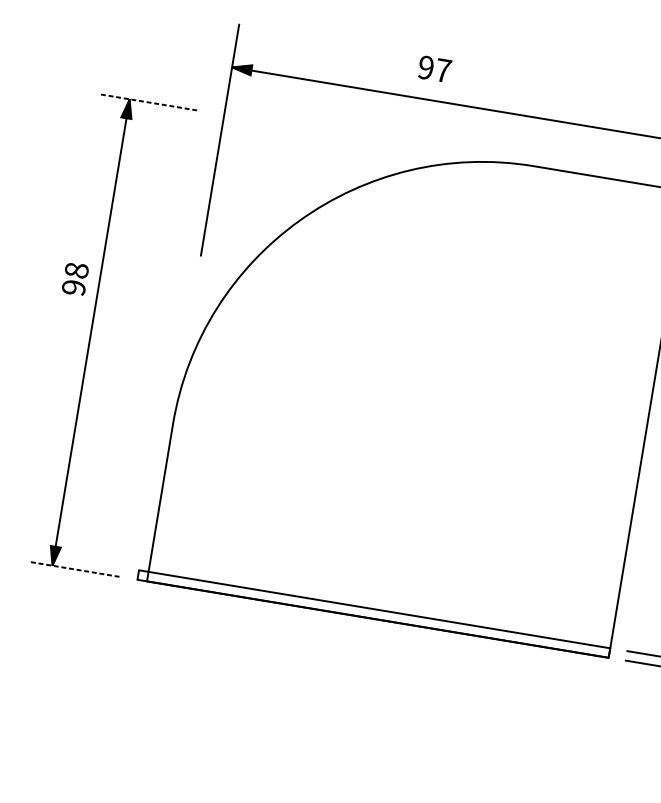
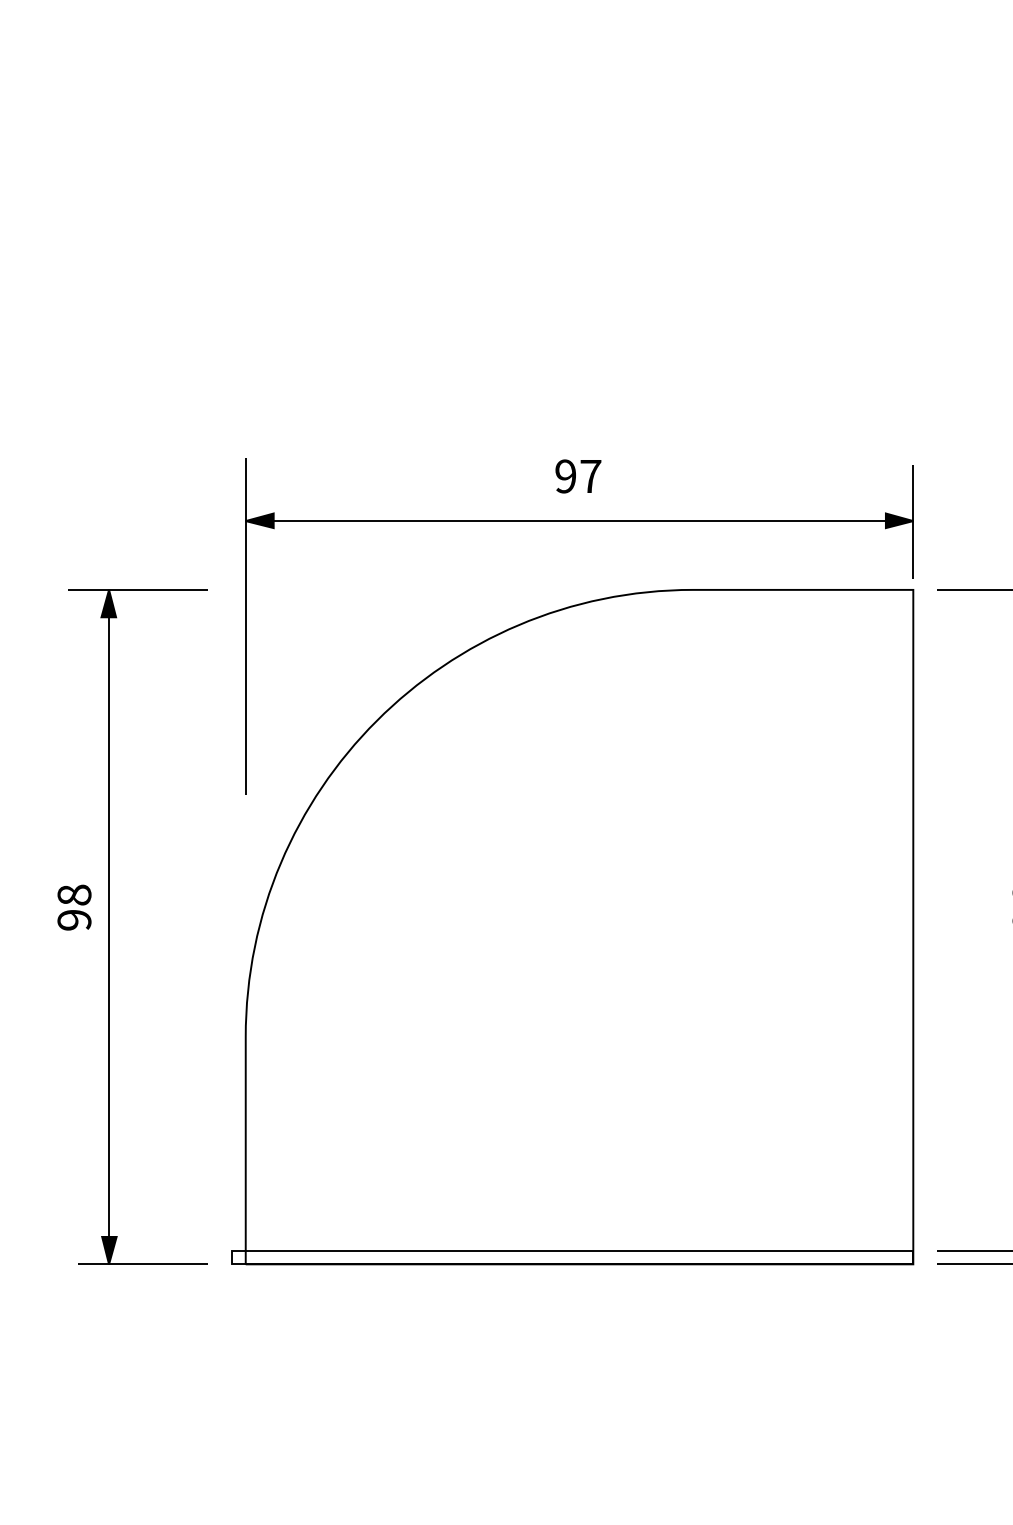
text: (434, 69) -> (578, 476), moved
line: (150, 102) -> (138, 589), dashed -> solid
text: (75, 279) -> (74, 907), moved
line: (76, 569) -> (143, 1264), dashed -> solid

